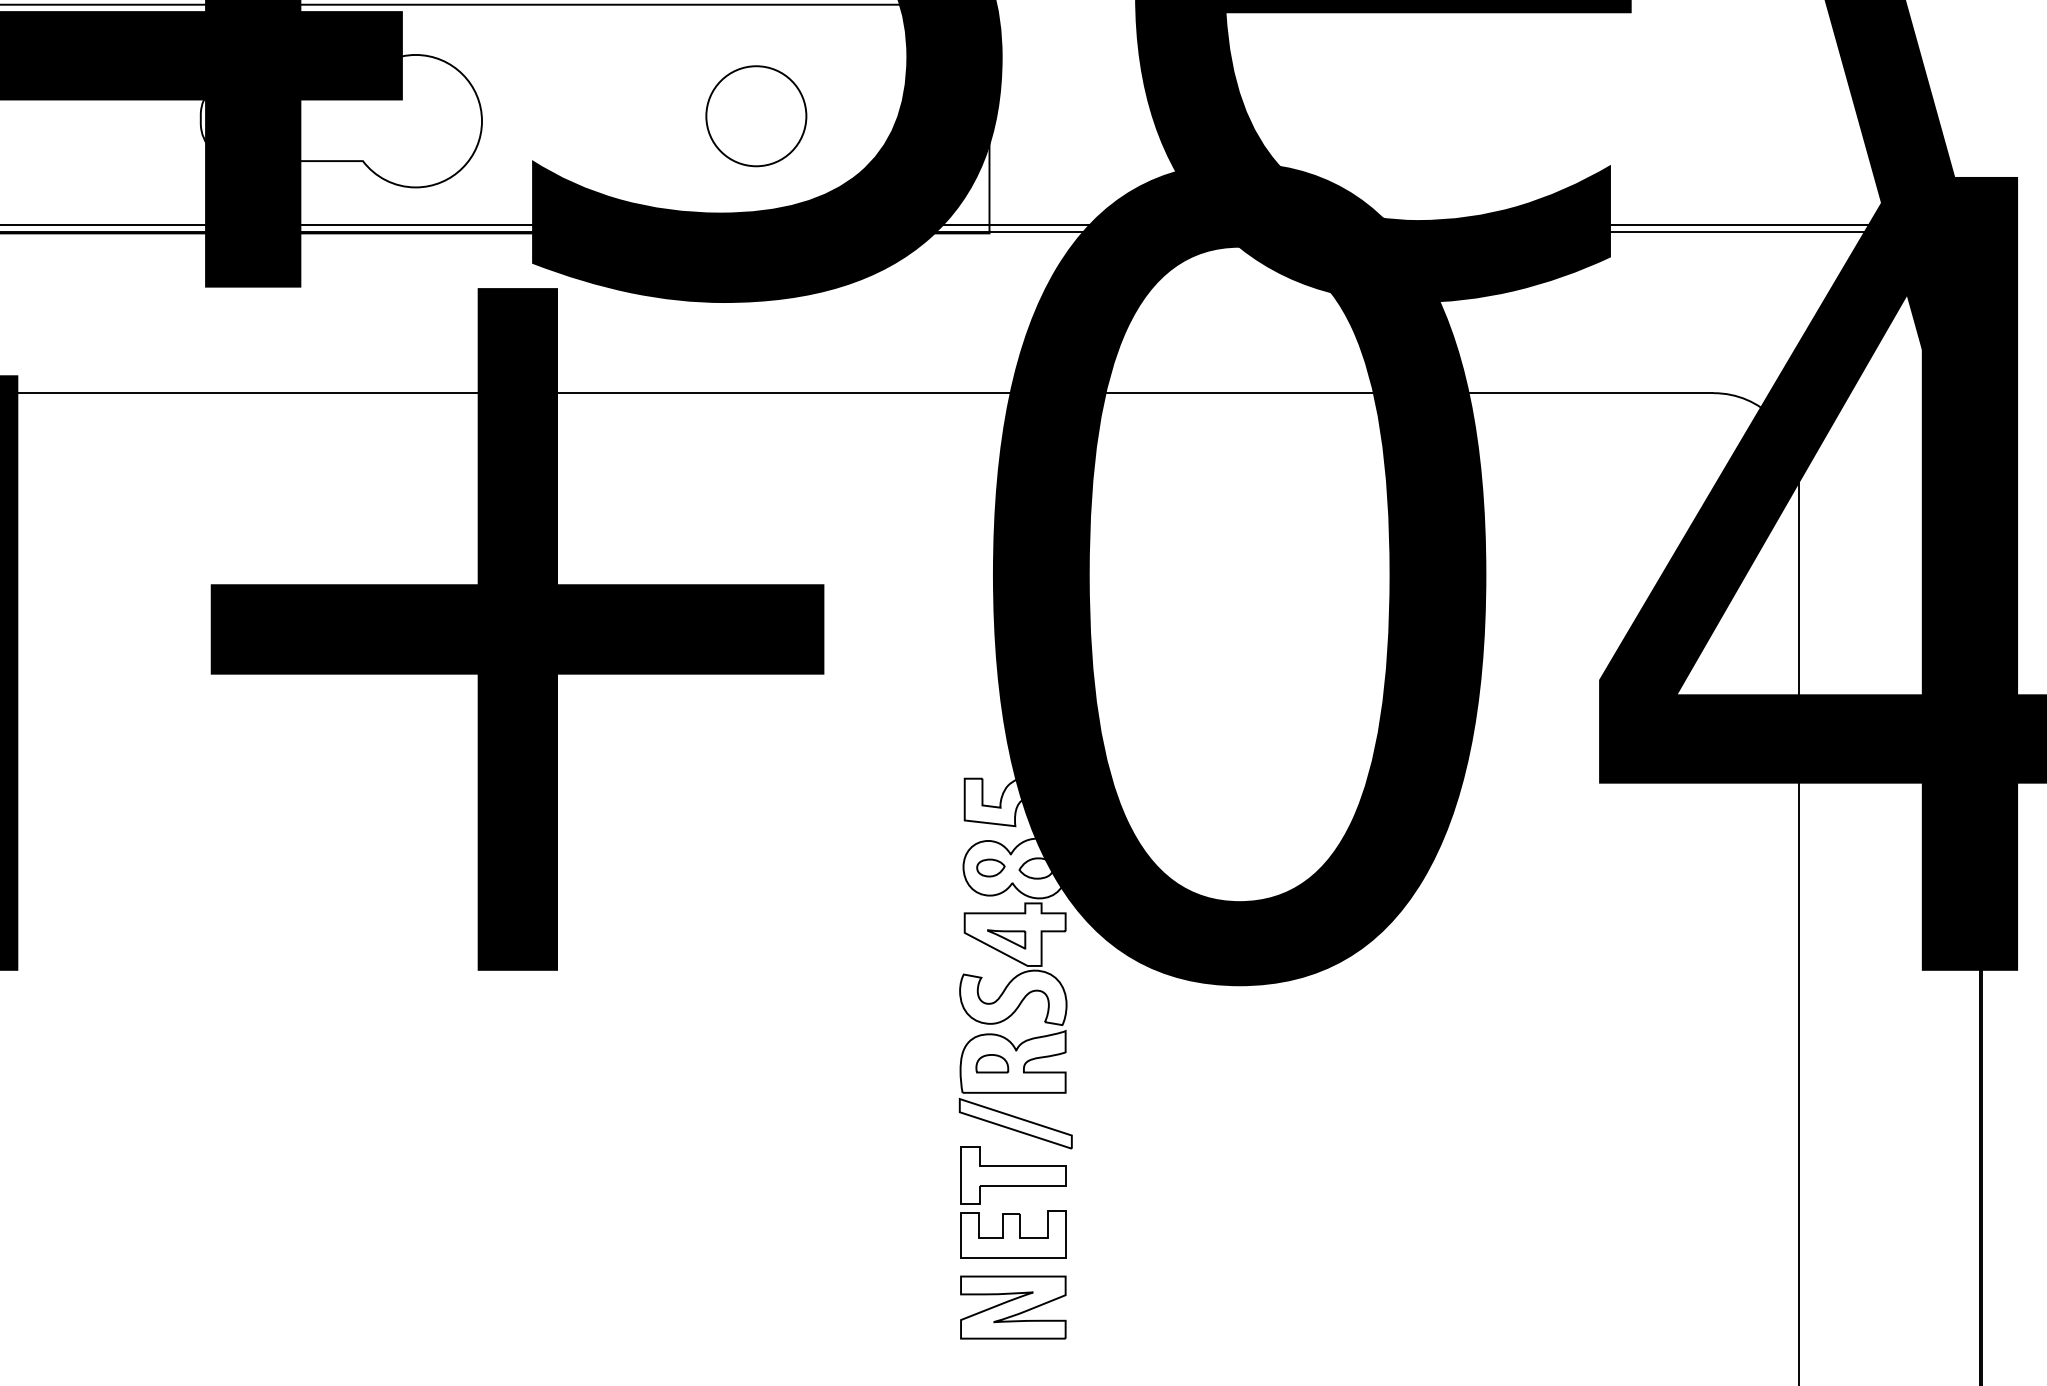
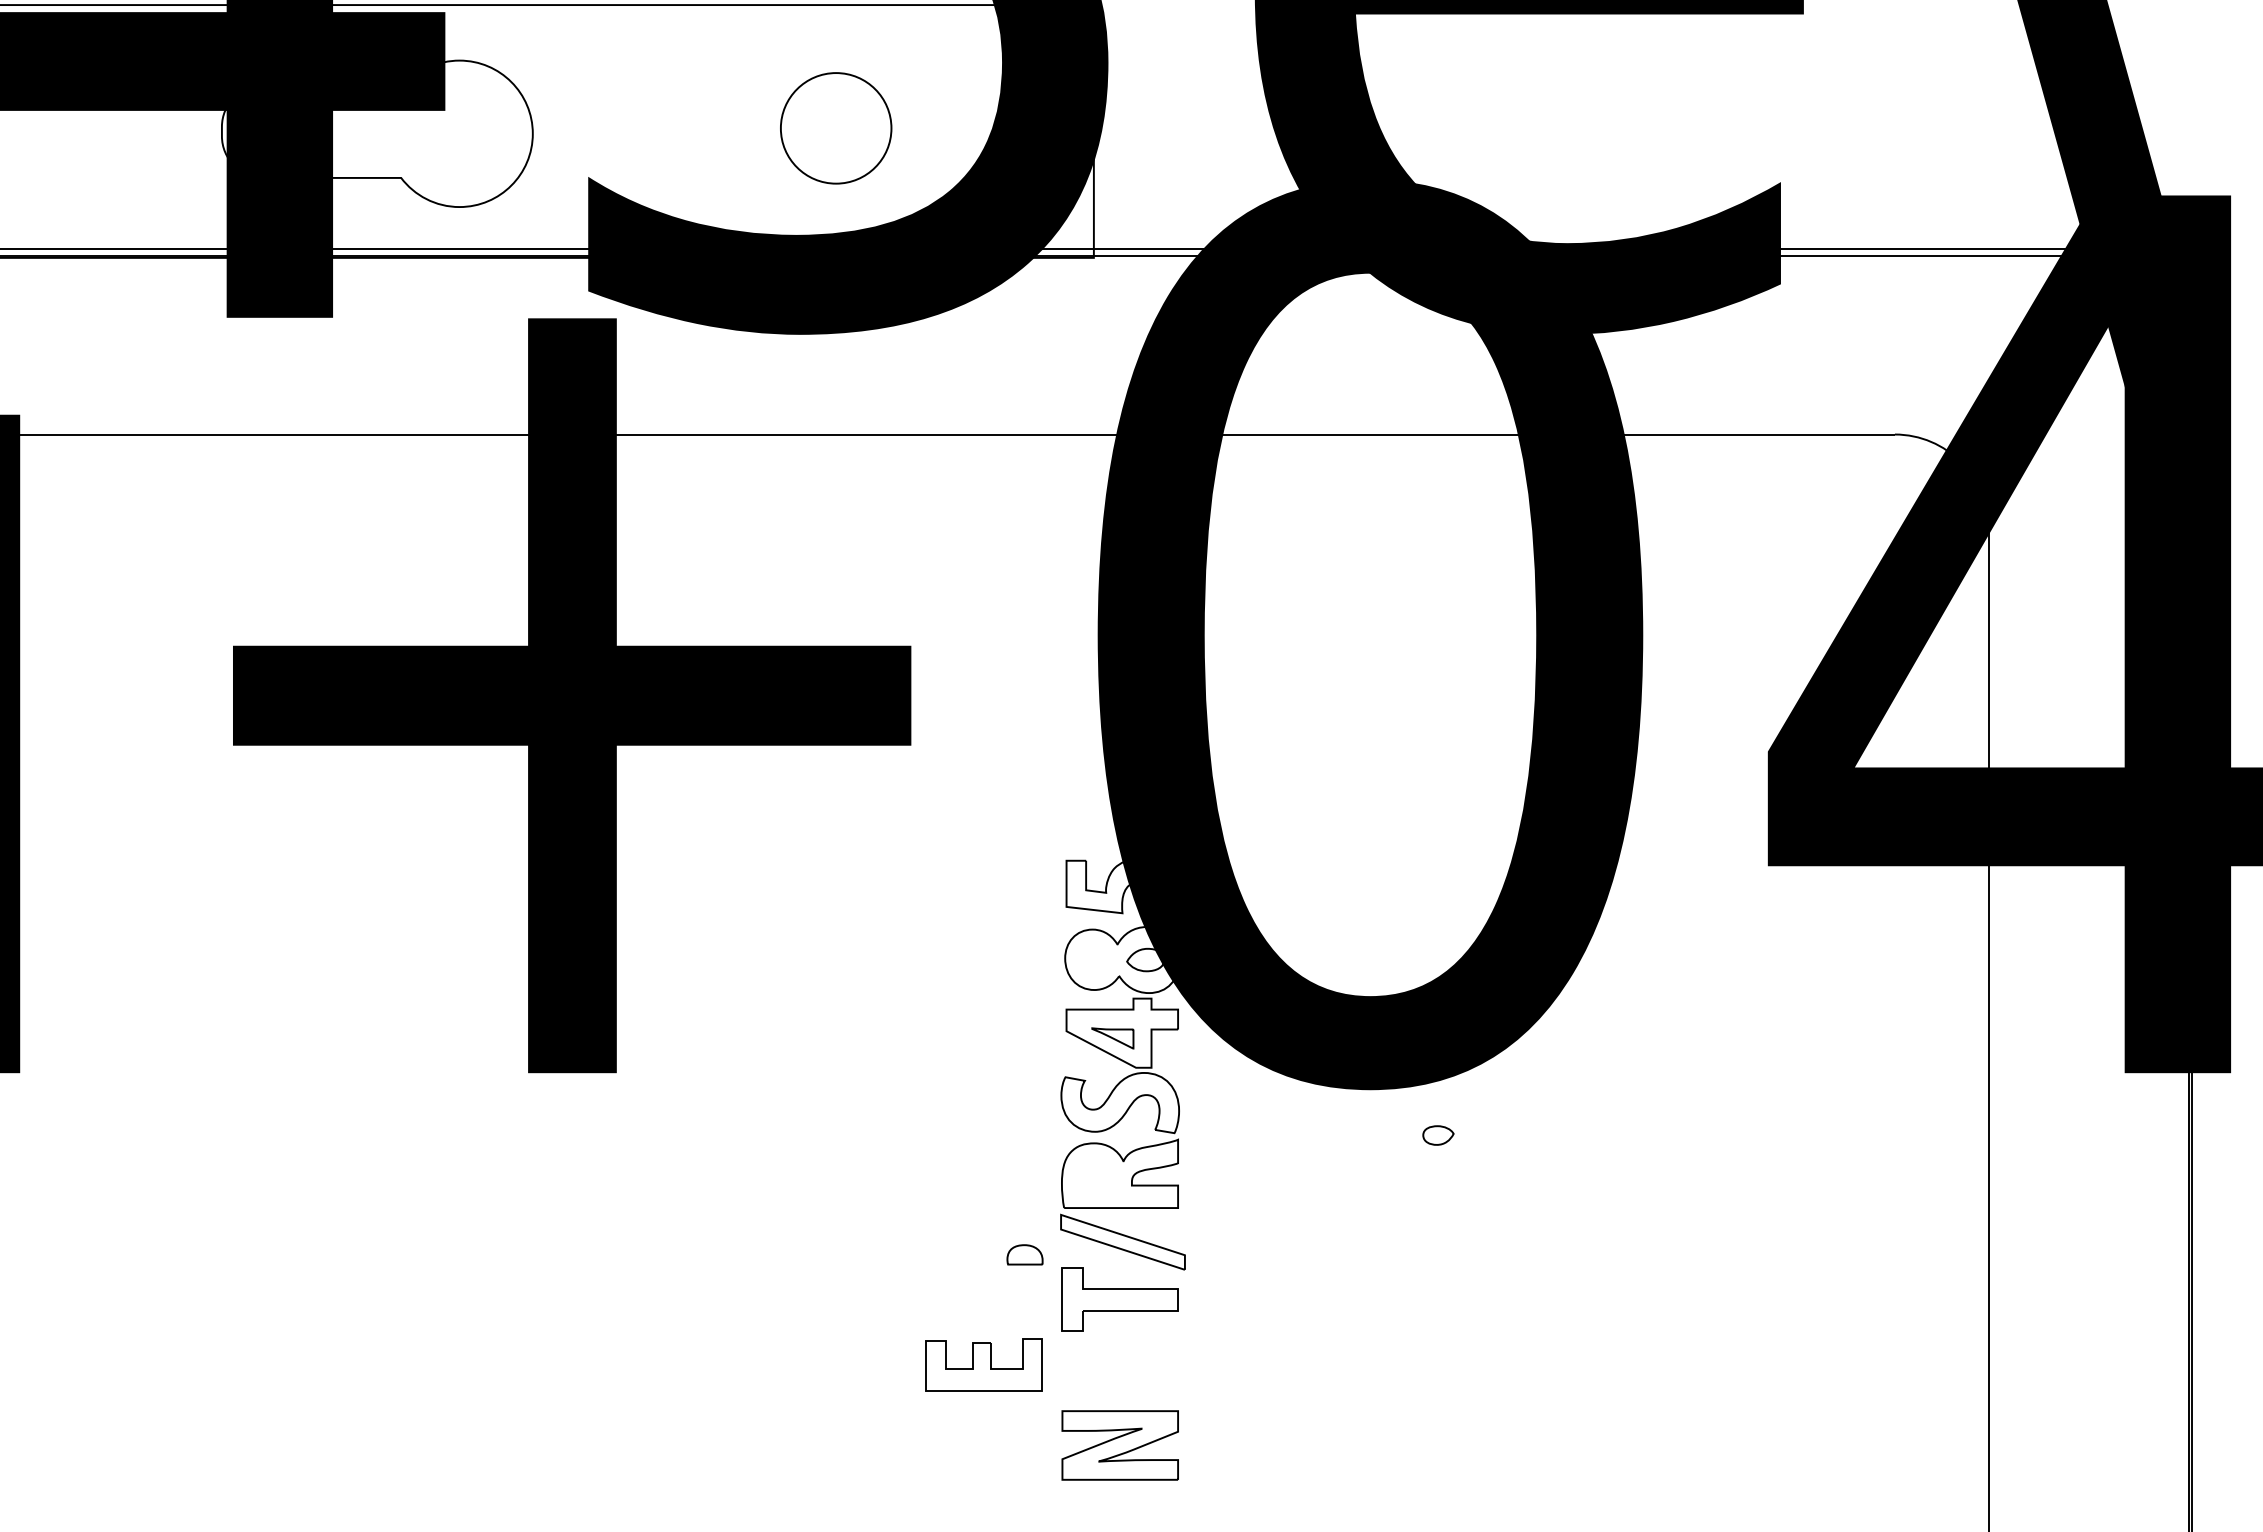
part: (990, 868) -> (1438, 1135), moved
part: (991, 1063) -> (1024, 1254), moved
part: (1012, 1234) -> (983, 1364), moved

